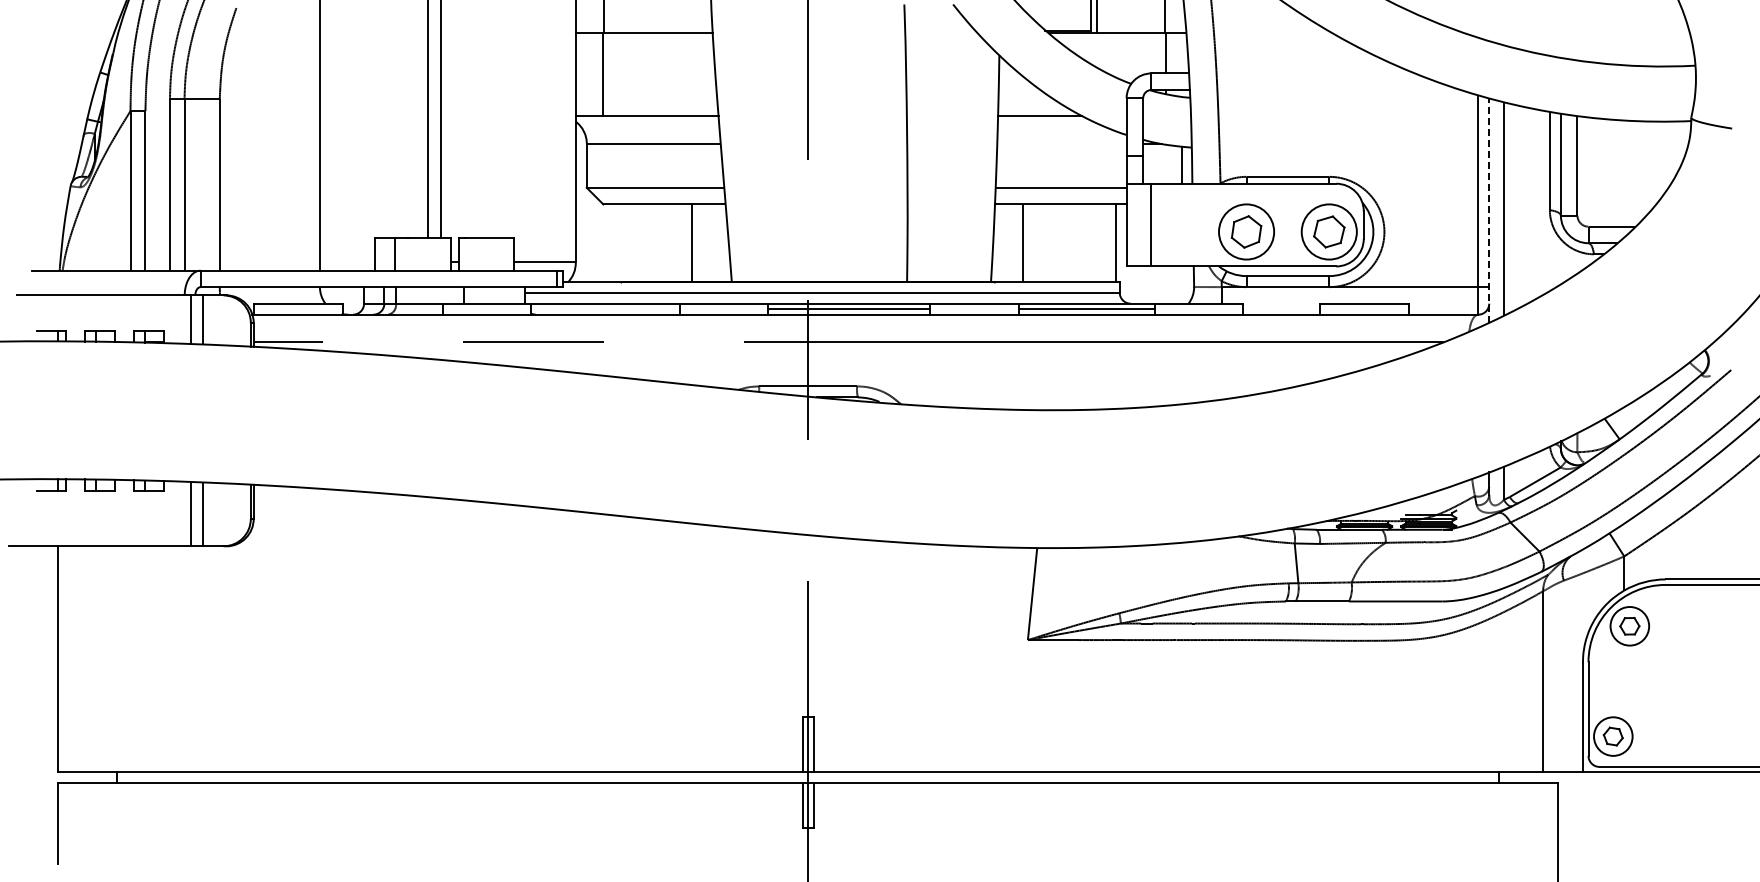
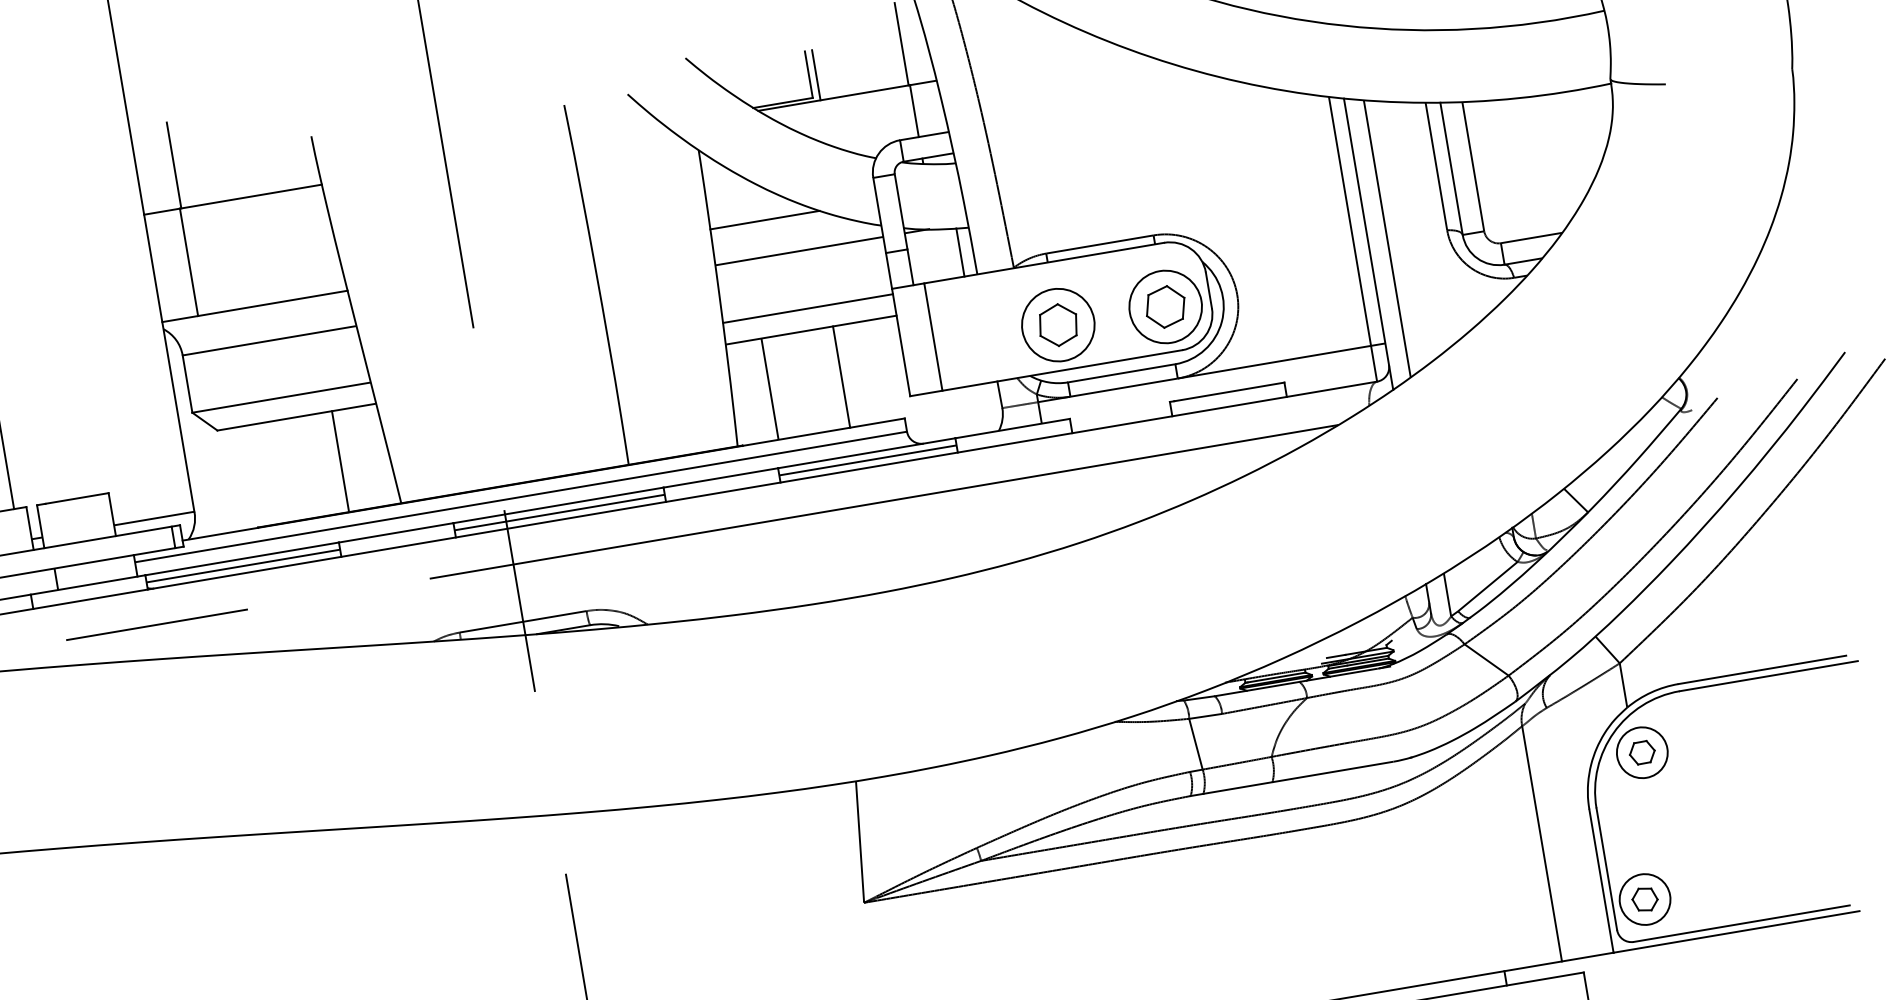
line: (1061, 143) -> (798, 250), added
line: (1489, 210) -> (1368, 243), dashed -> solid
line: (1115, 243) -> (841, 377), moved
line: (605, 309) -> (243, 566), added

